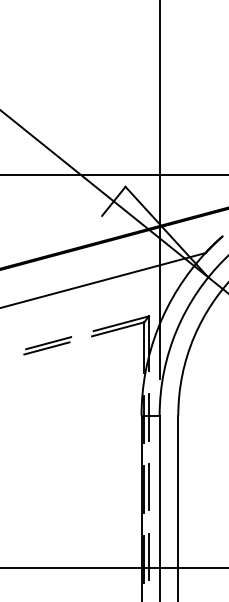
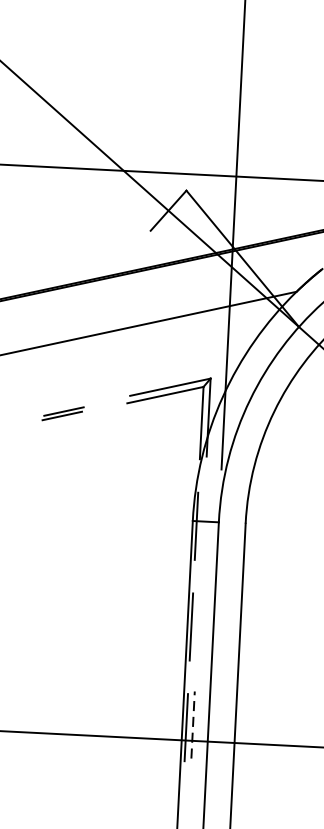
part: (47, 345) -> (62, 413), size x0.6
line: (148, 416) -> (202, 522), removed
line: (148, 486) -> (197, 623), removed
line: (148, 556) -> (192, 724), solid -> dashed

